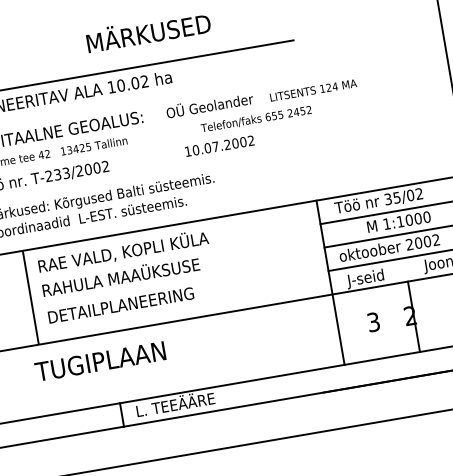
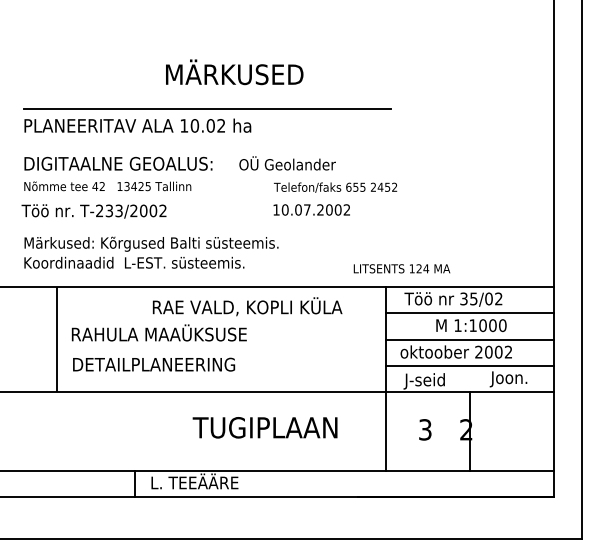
text: (312, 90) -> (401, 268), moved
text: (219, 145) -> (311, 209), moved
text: (123, 251) -> (247, 306), moved
text: (99, 361) -> (264, 427), moved

